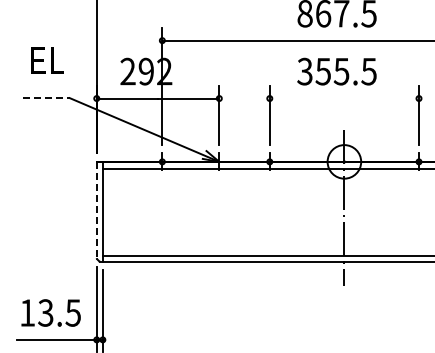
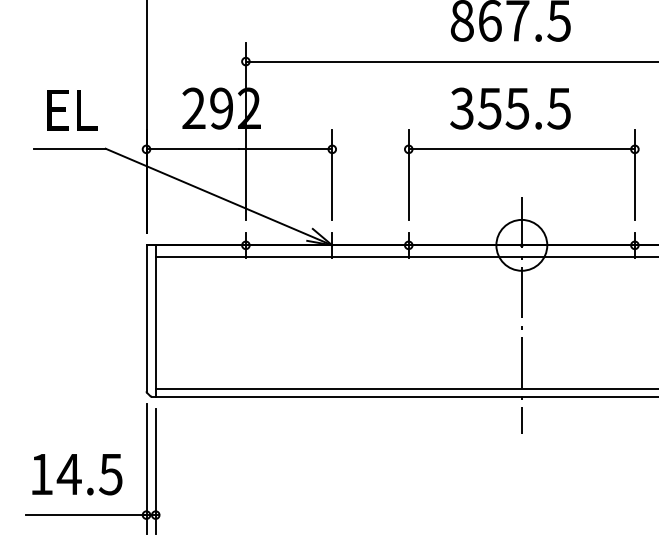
text: (47, 60) -> (71, 109), moved
line: (46, 98) -> (70, 149), dashed -> solid
line: (344, 98) -> (521, 149), added
line: (96, 210) -> (146, 319), dashed -> solid
text: (45, 312) -> (68, 473), 13.5 -> 14.5

